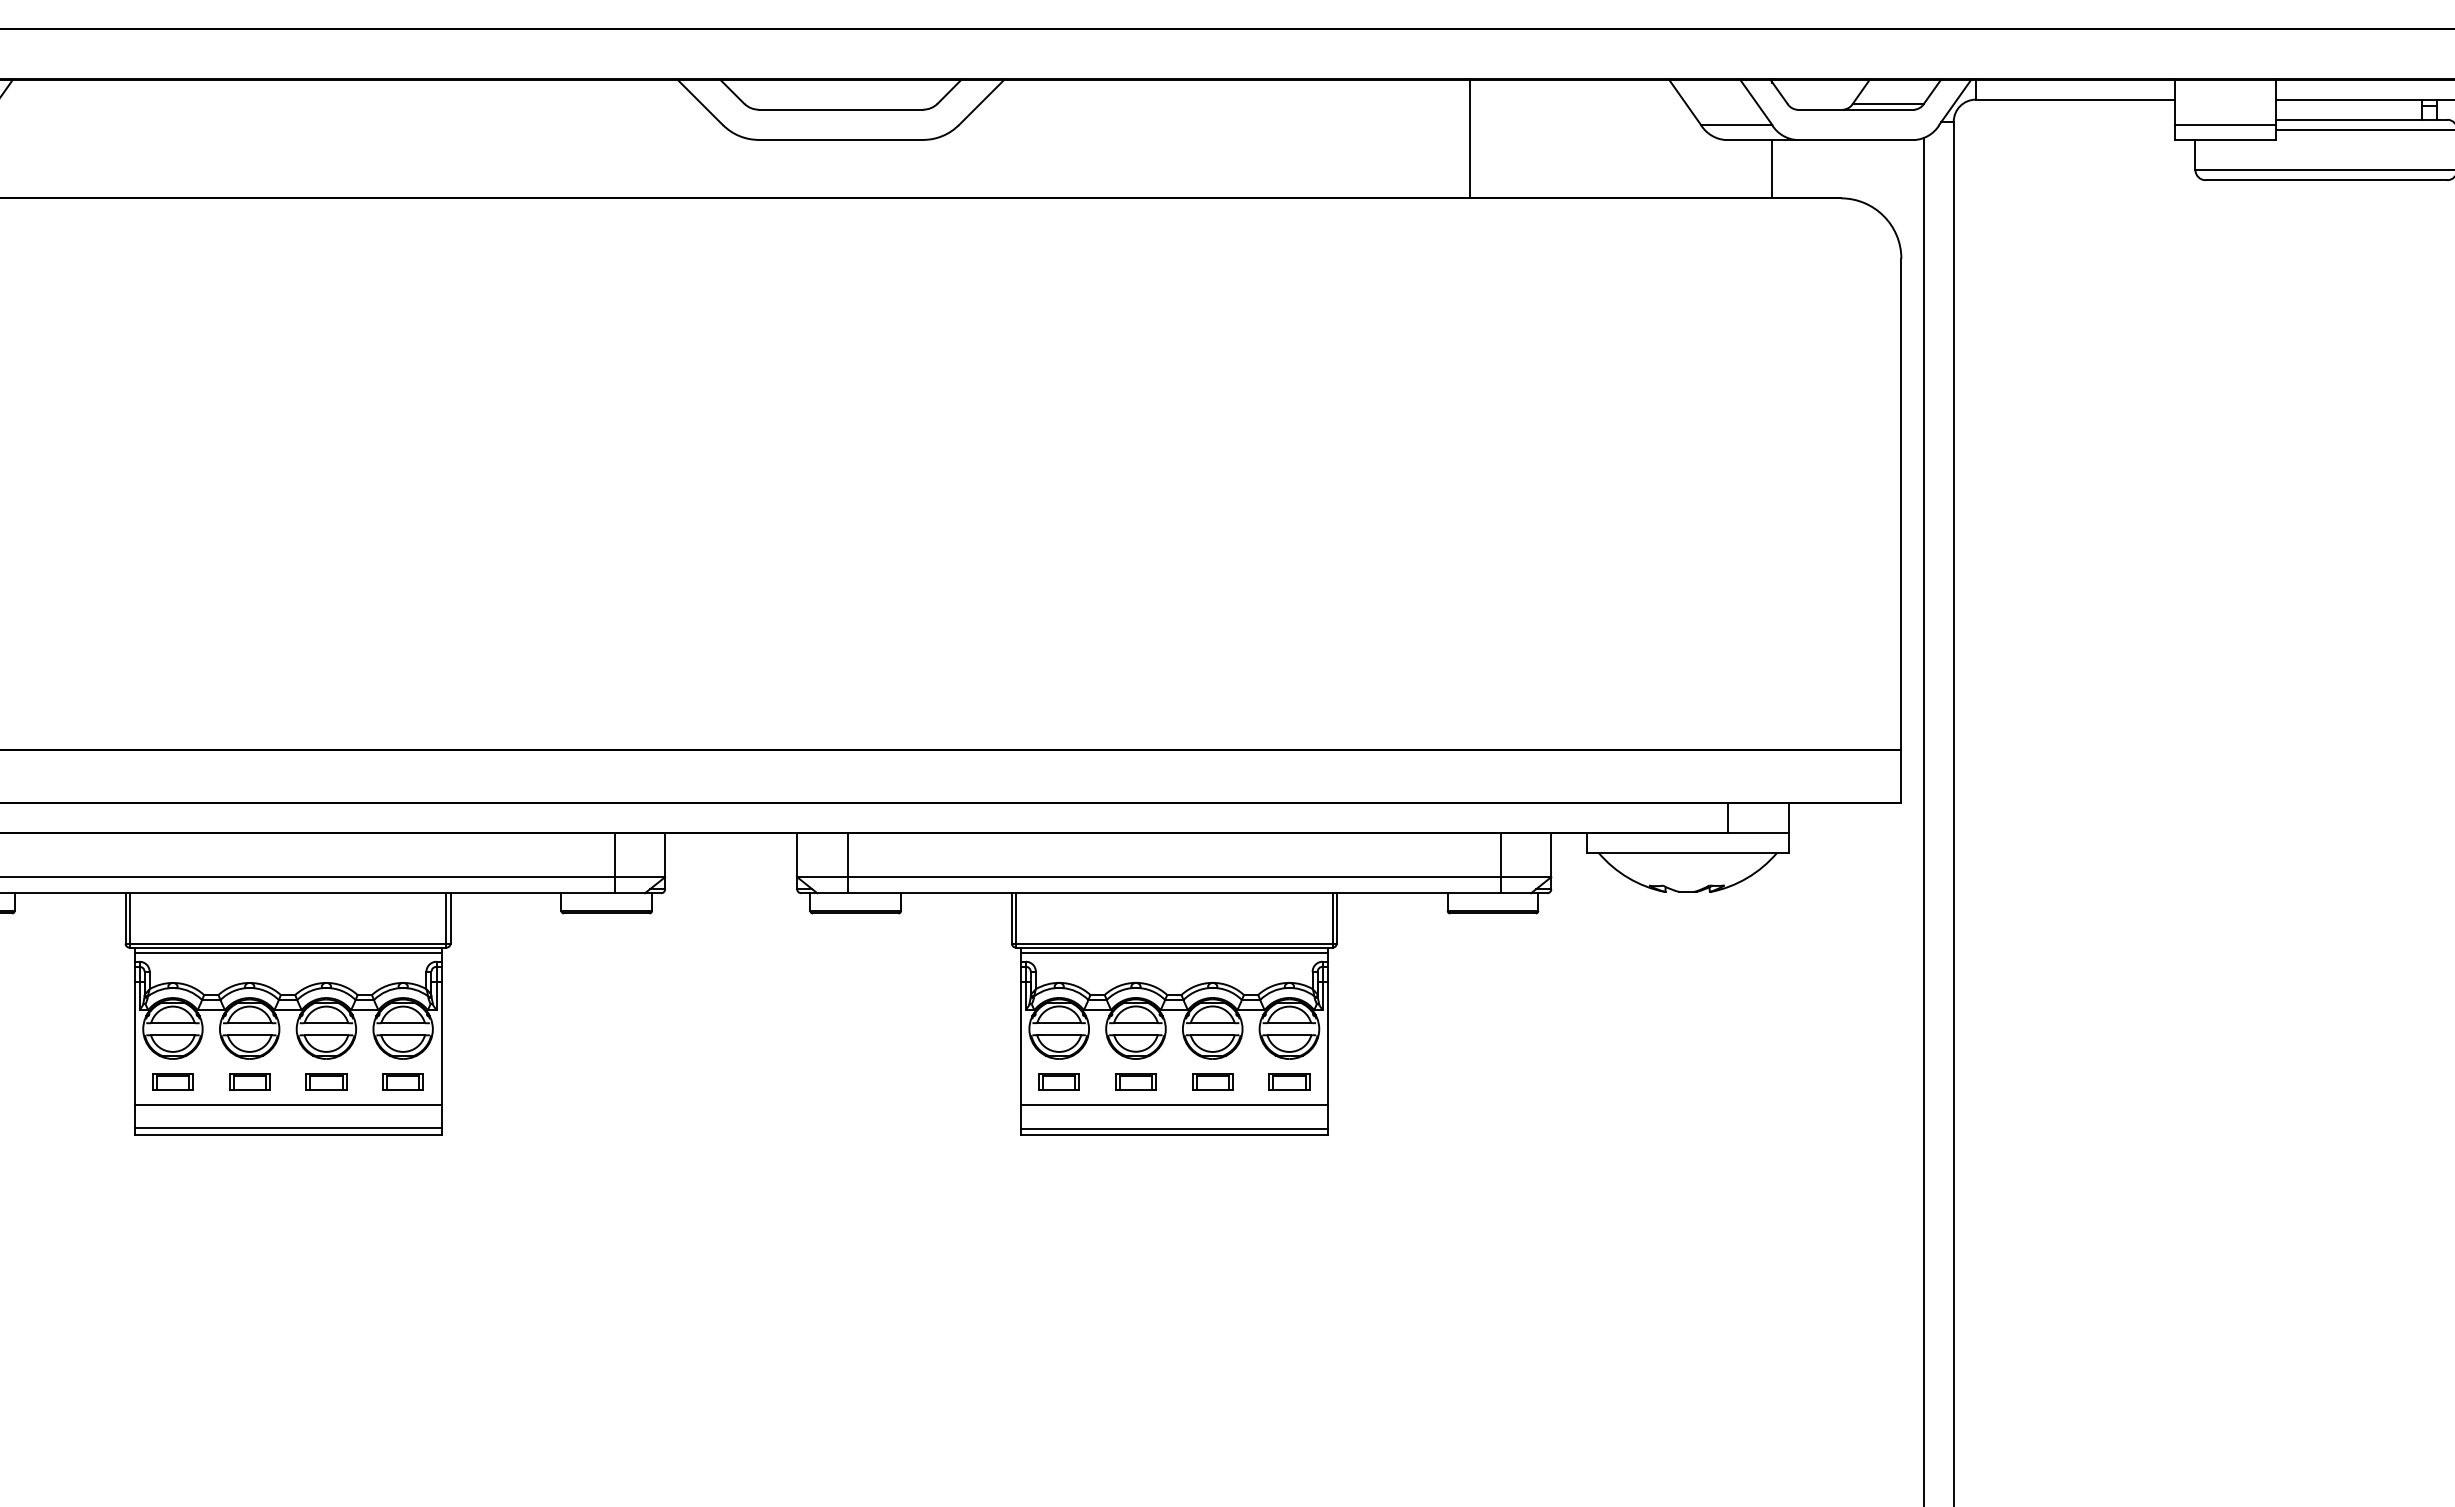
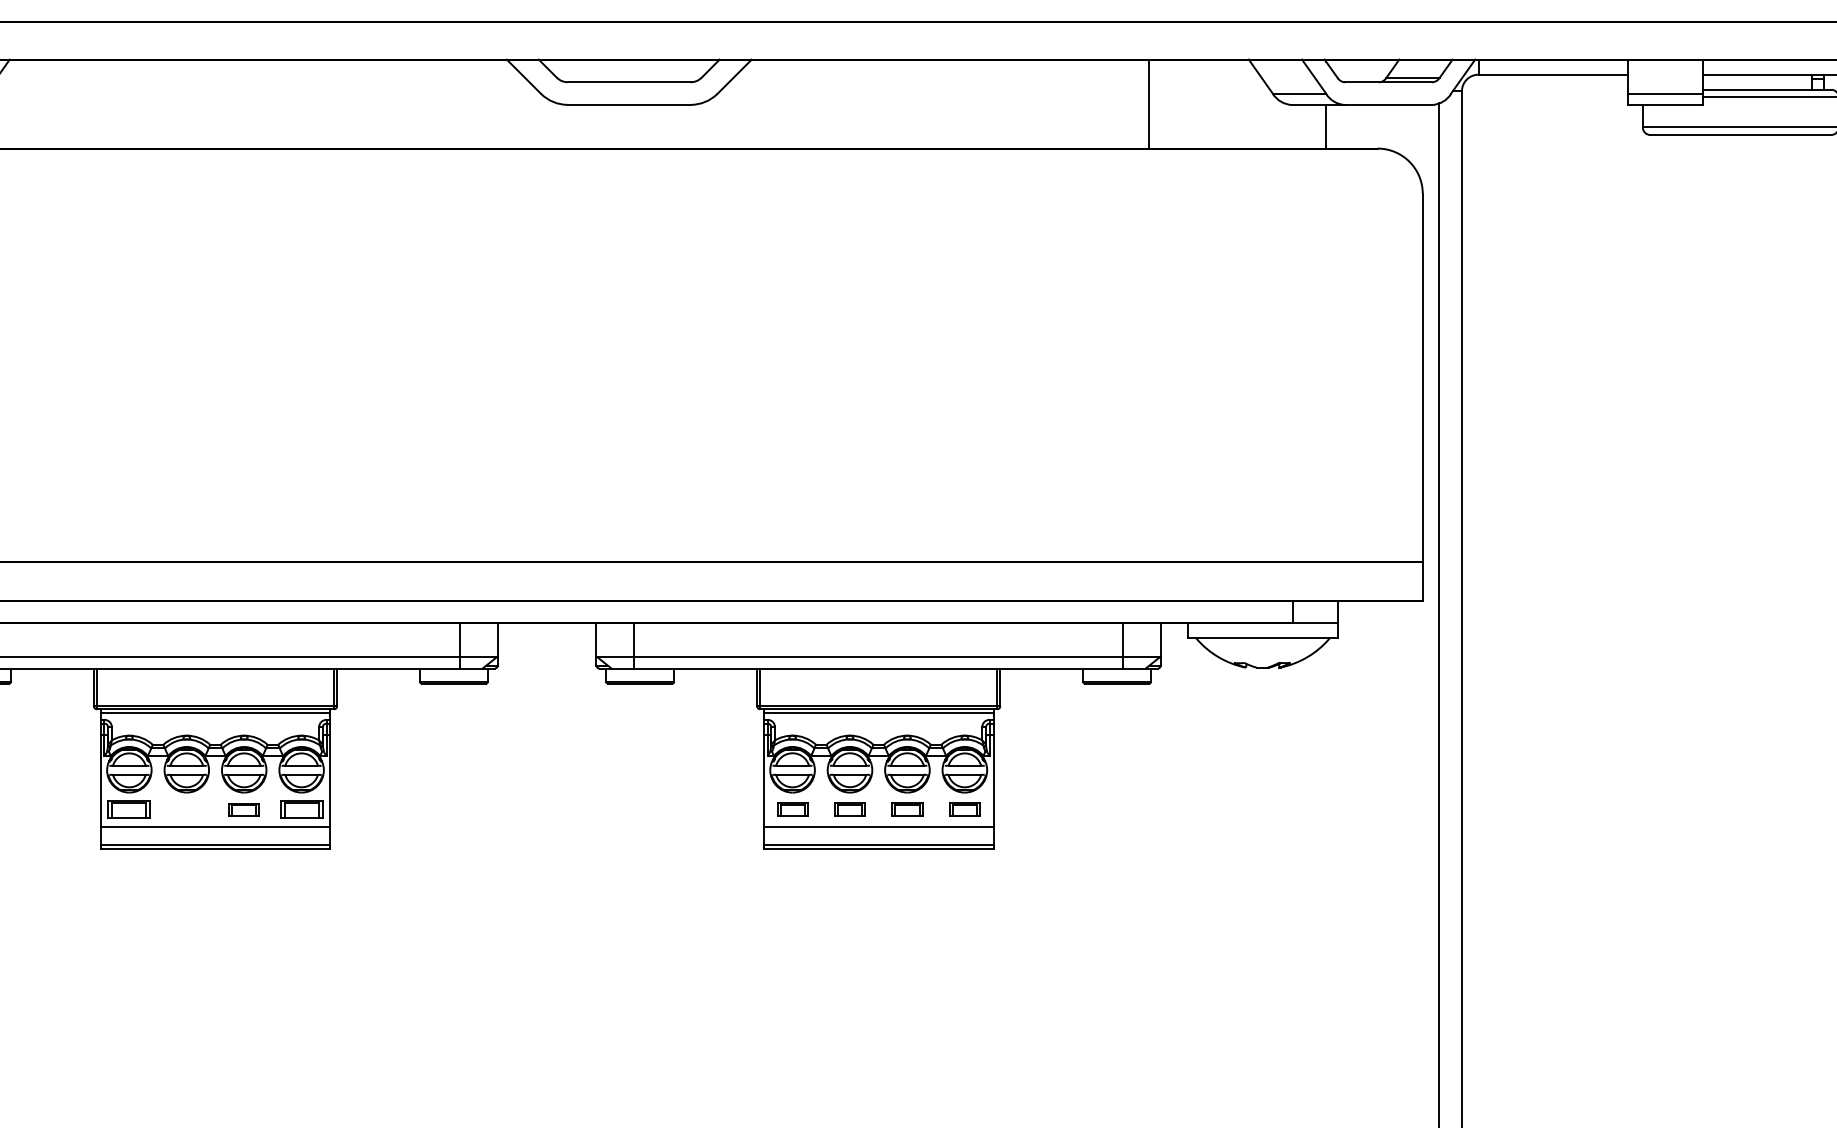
line: (1470, 138) -> (1148, 103), moved
part: (172, 1081) -> (129, 809), size x1.4
part: (249, 1081) -> (186, 809), removed
part: (402, 1081) -> (301, 809), size x1.4

